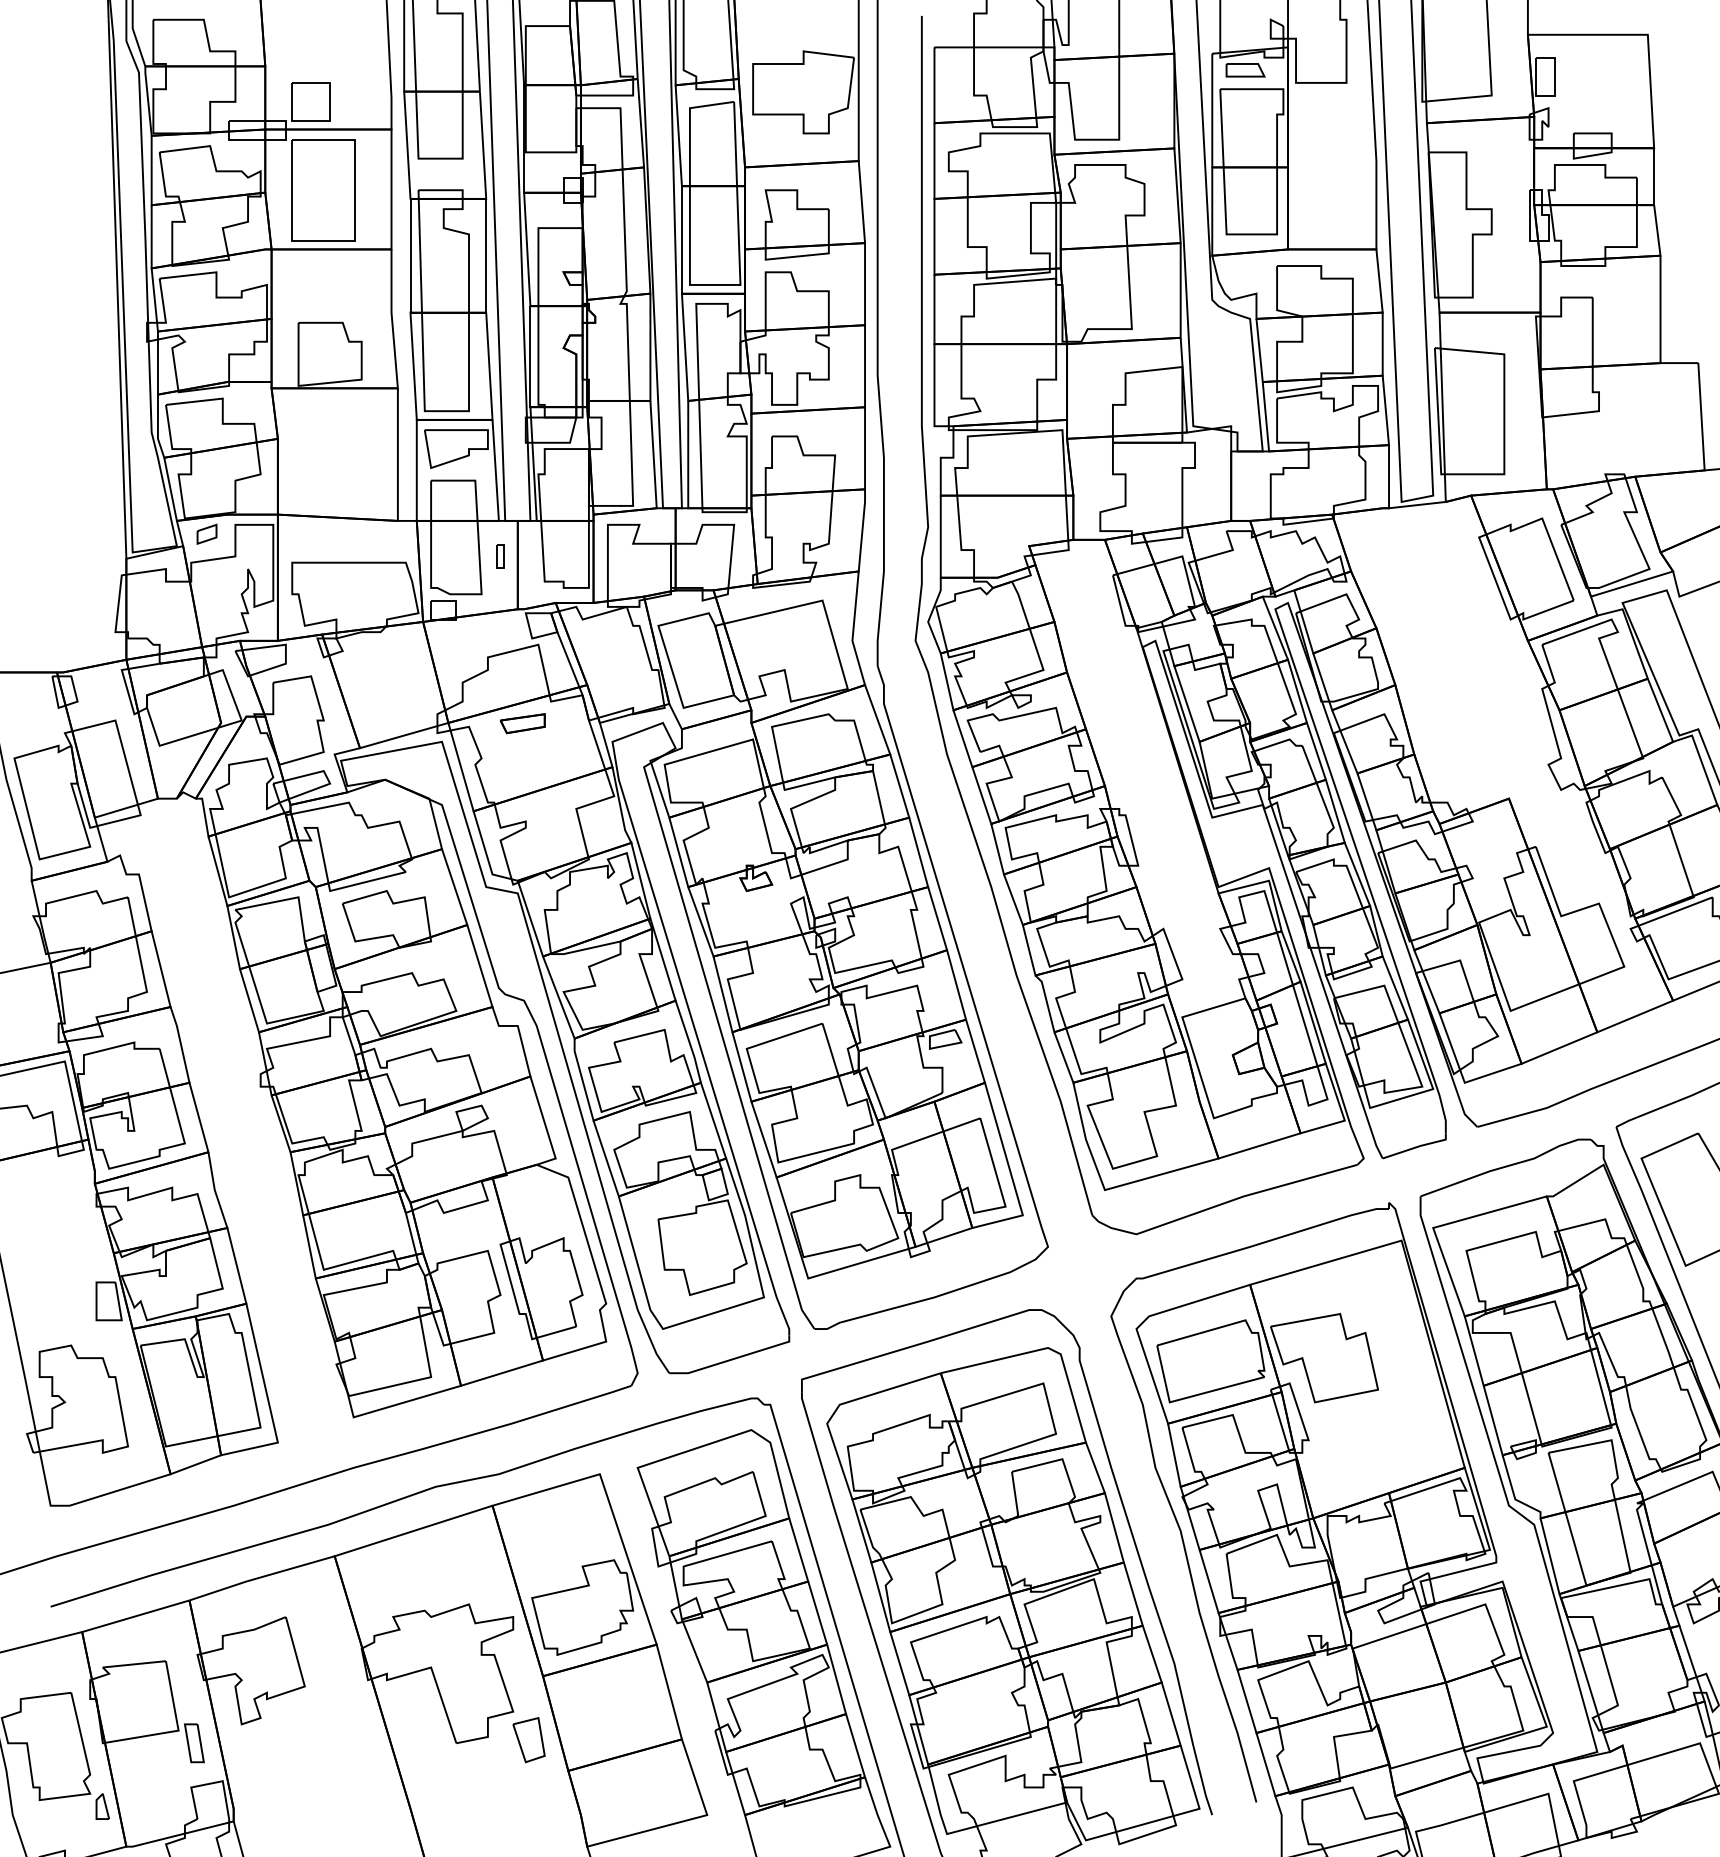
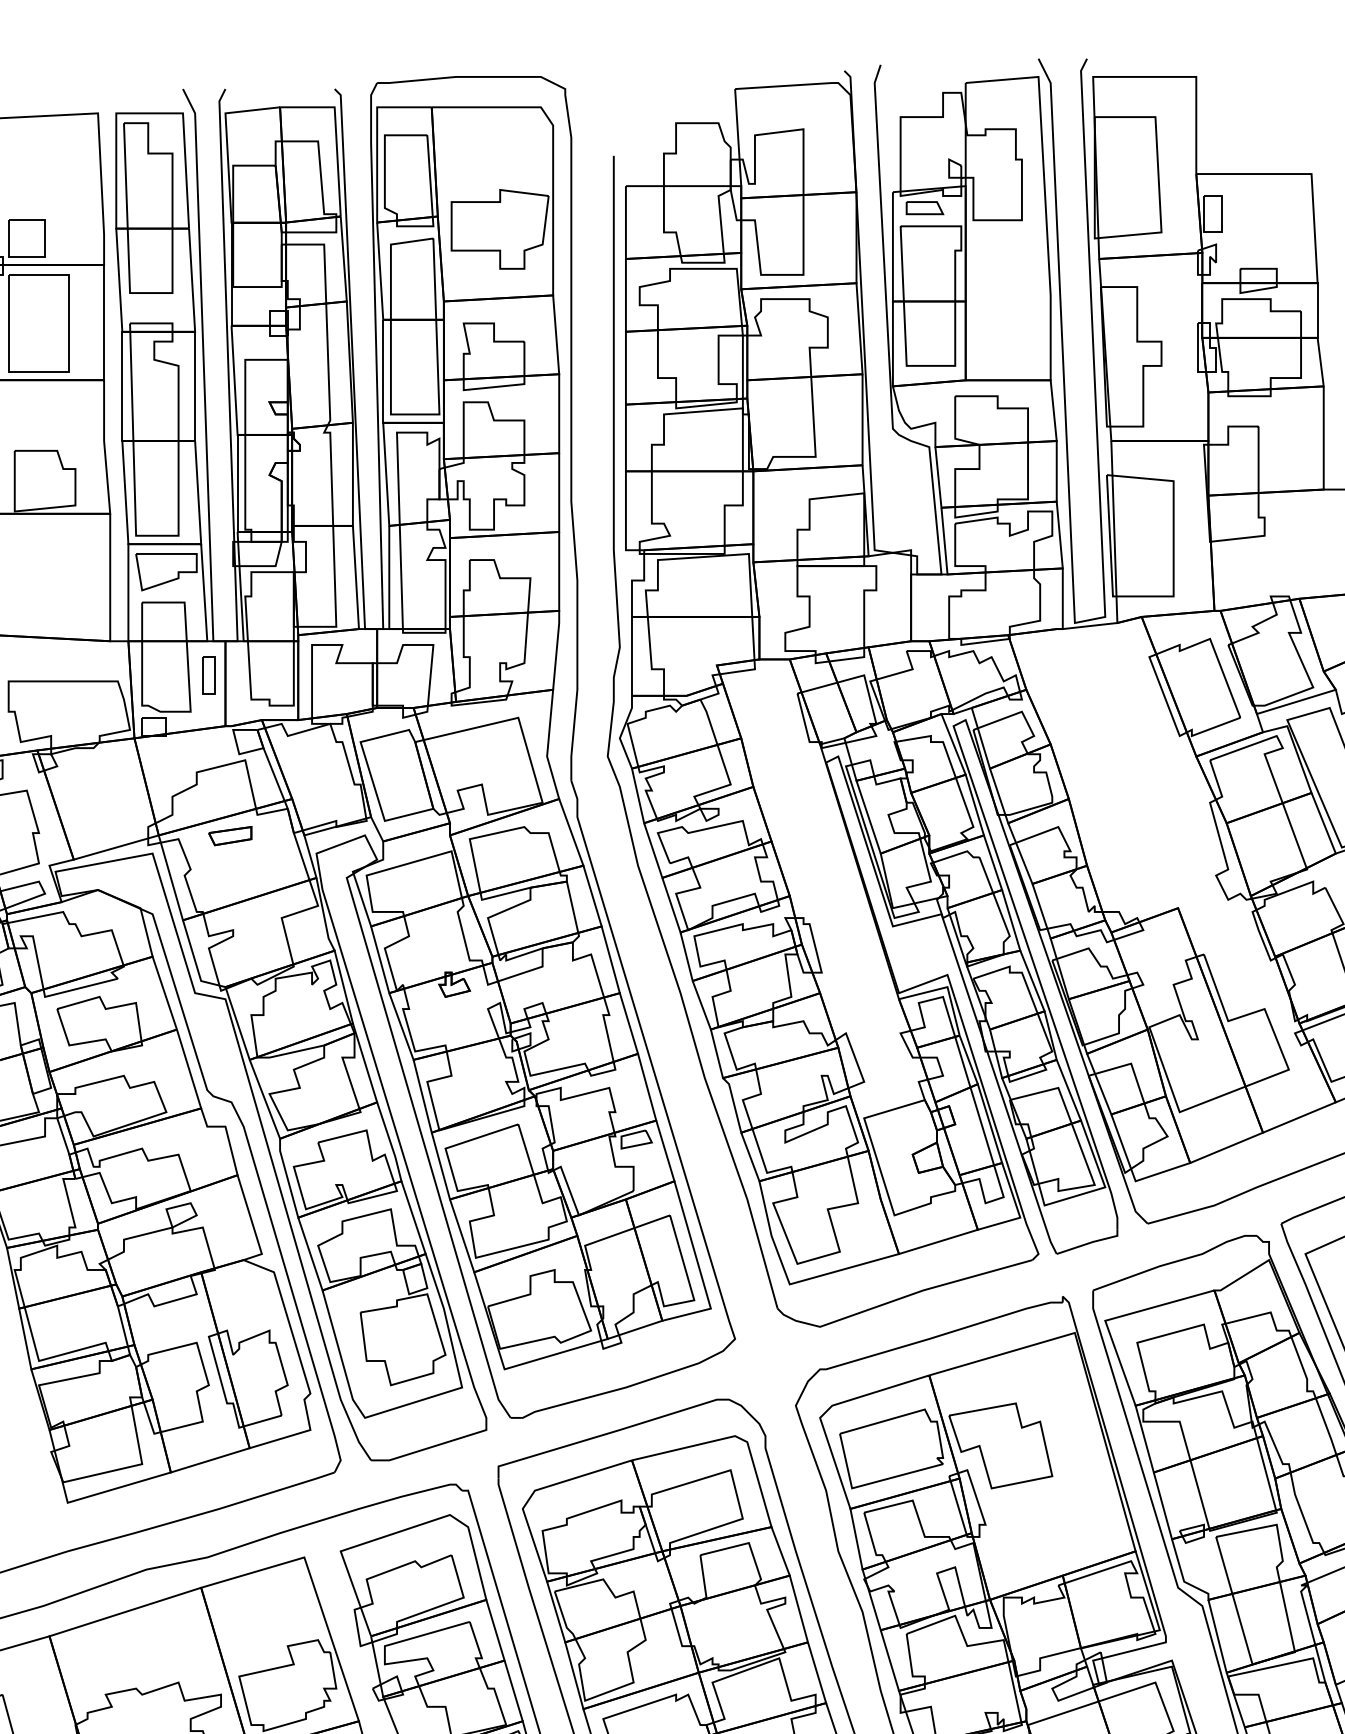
part: (500, 555) -> (208, 674), size x1.67

